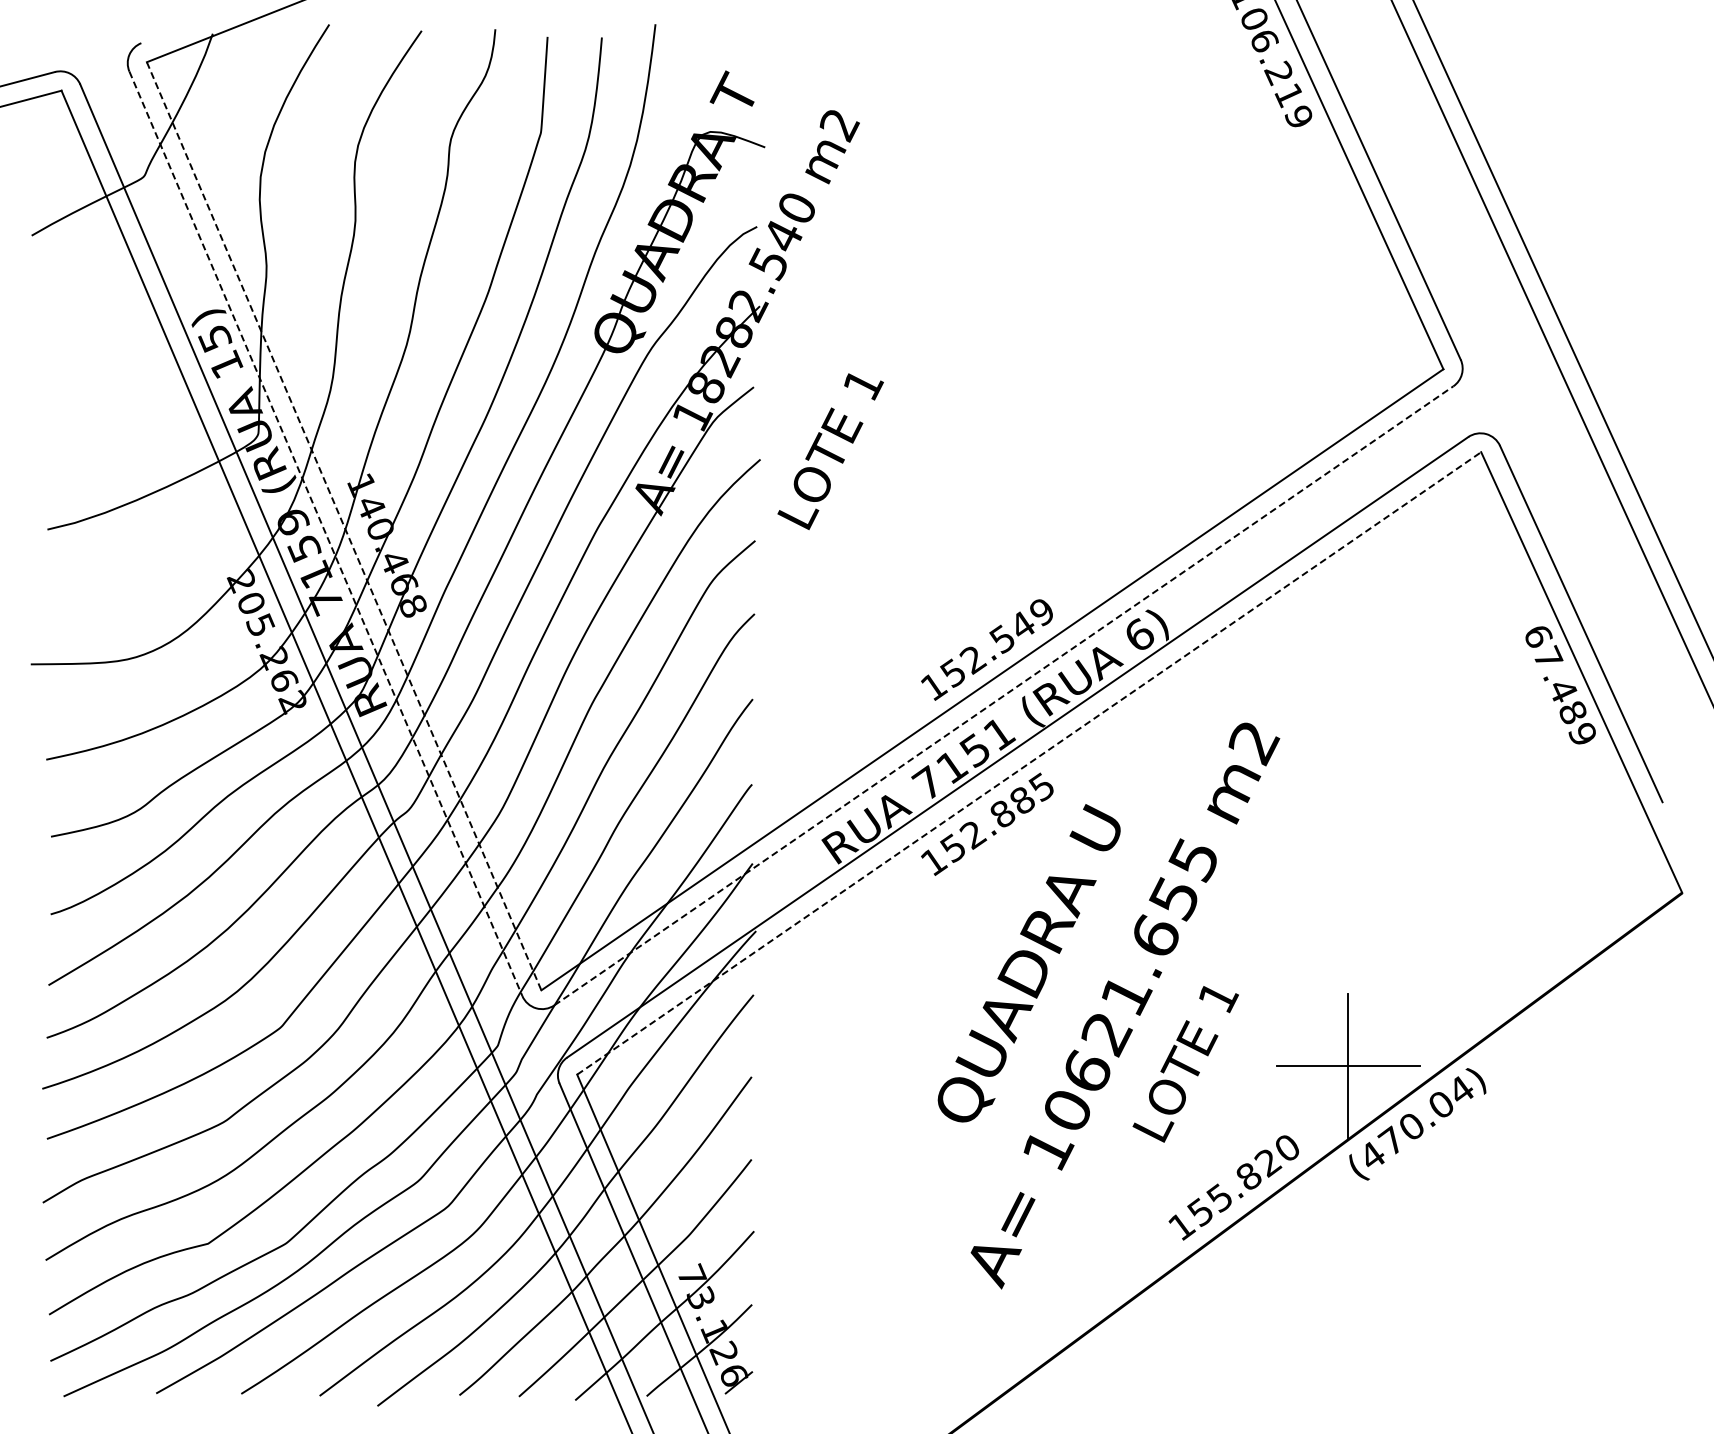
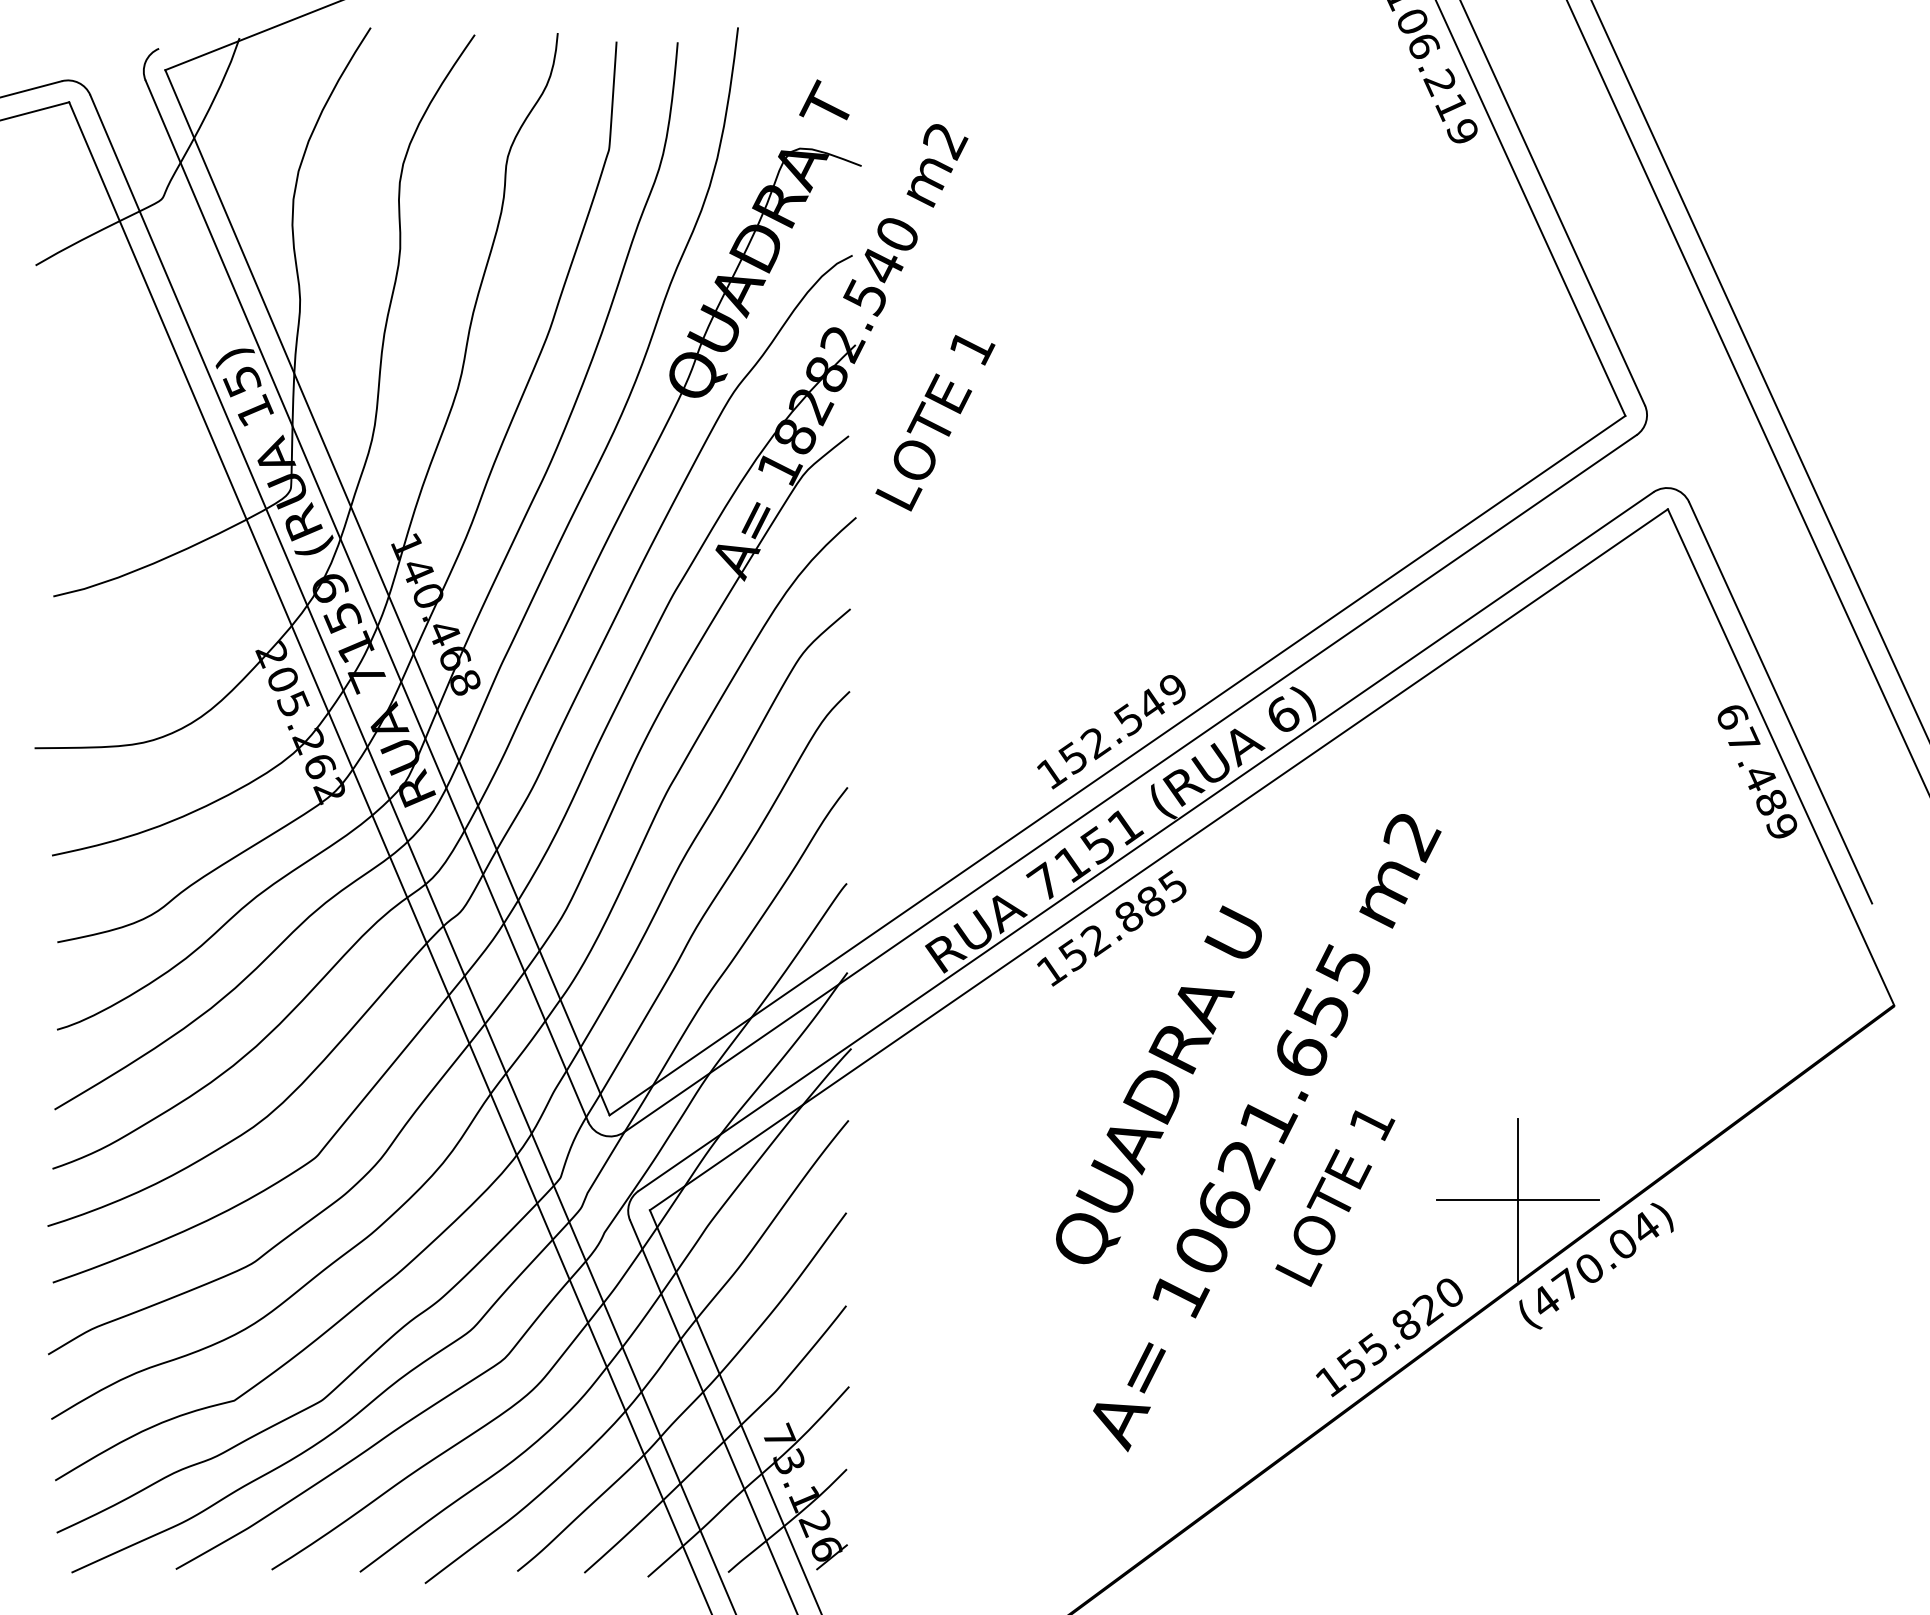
text: (830, 451) -> (935, 422), moved
line: (344, 526) -> (387, 592), dashed -> solid
line: (326, 534) -> (367, 601), dashed -> solid
line: (1003, 695) -> (1129, 783), dashed -> solid
line: (1029, 763) -> (1159, 859), dashed -> solid

